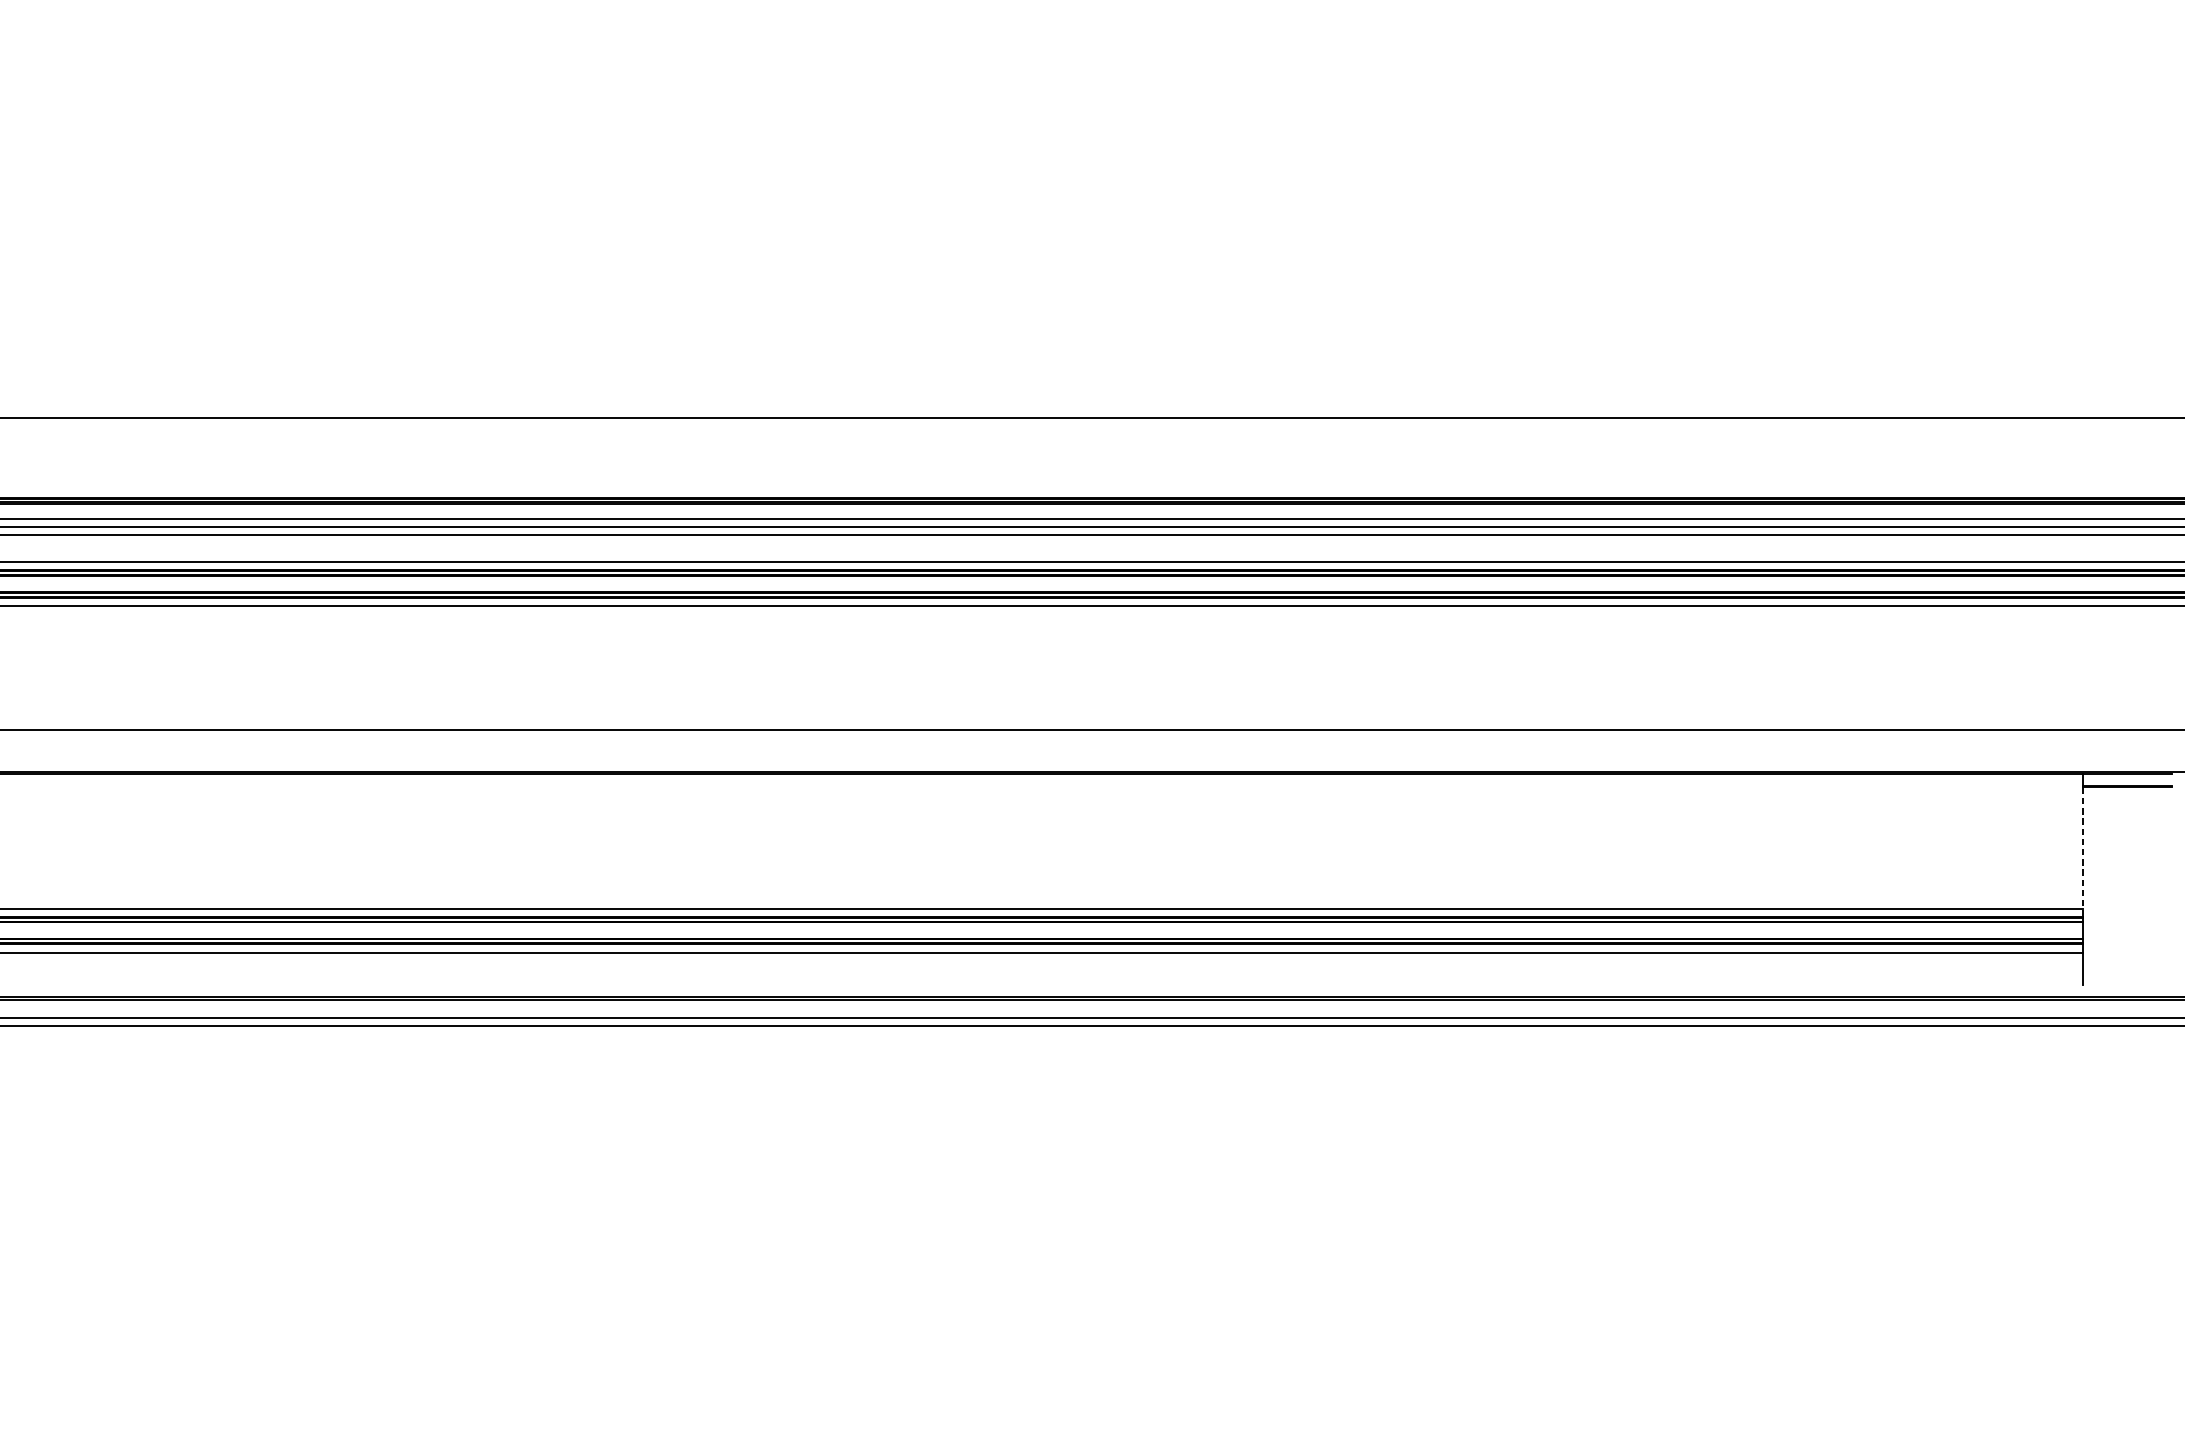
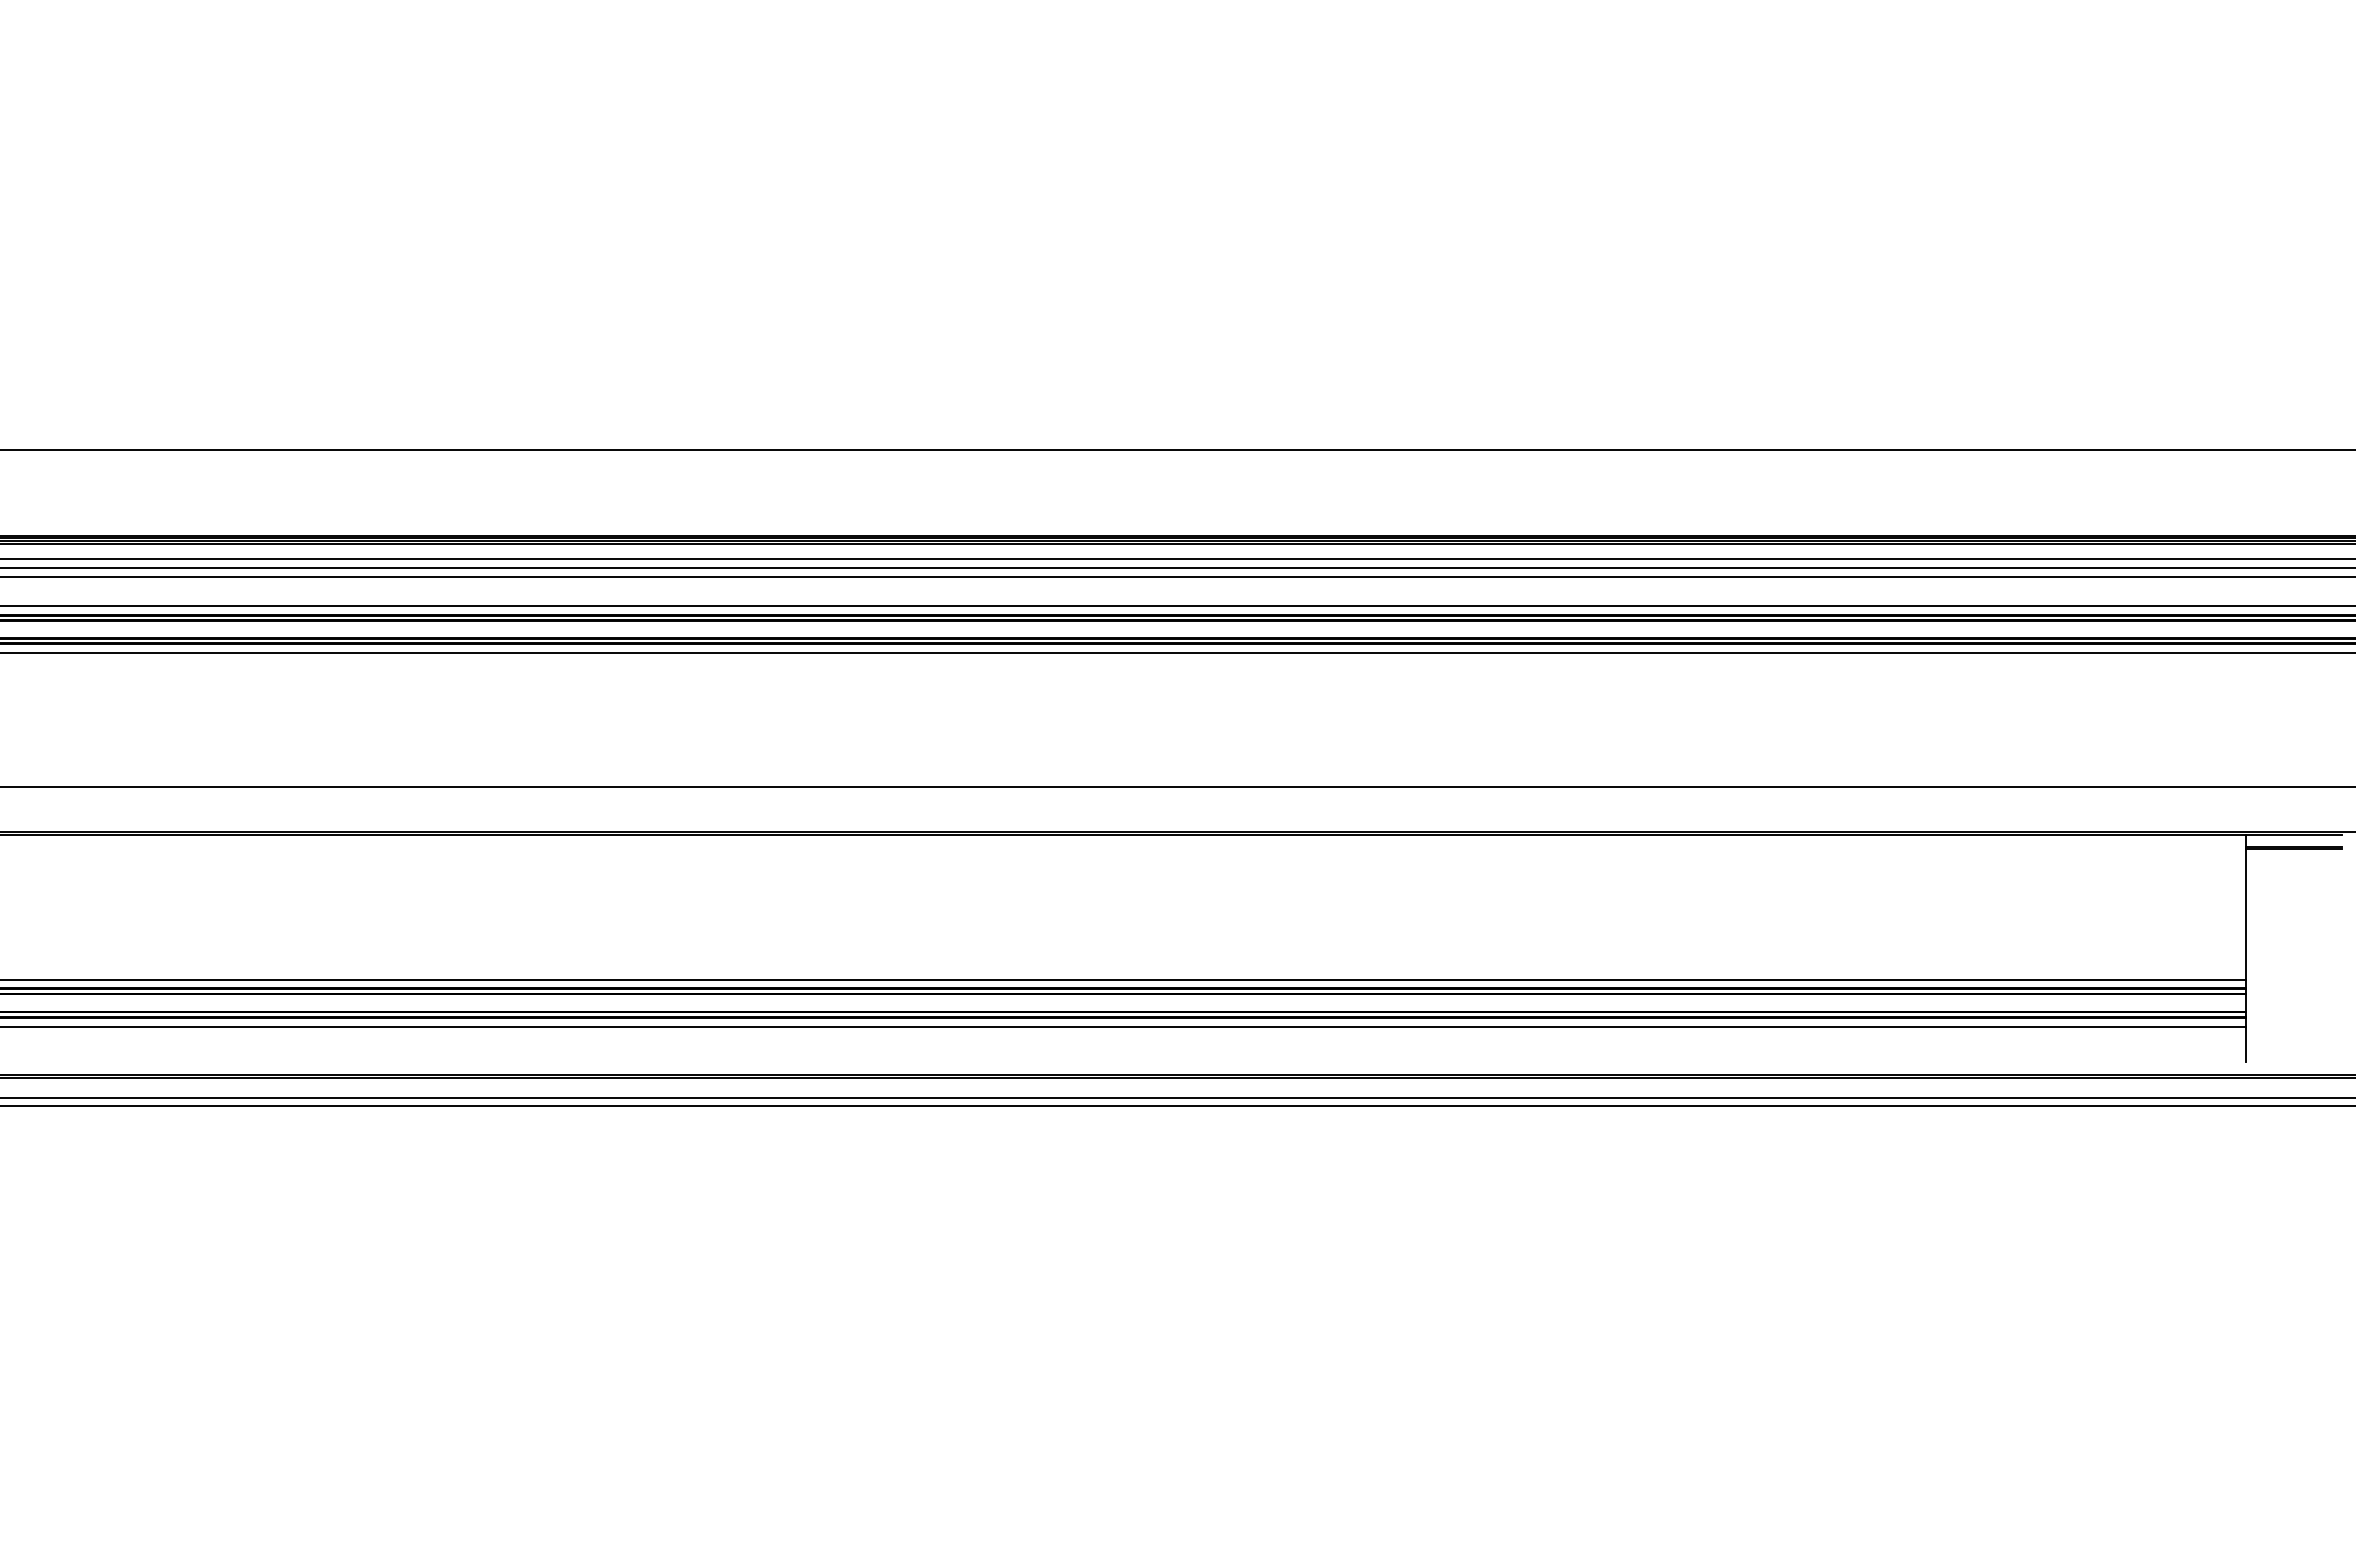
line: (2082, 852) -> (2245, 918), dashed -> solid

